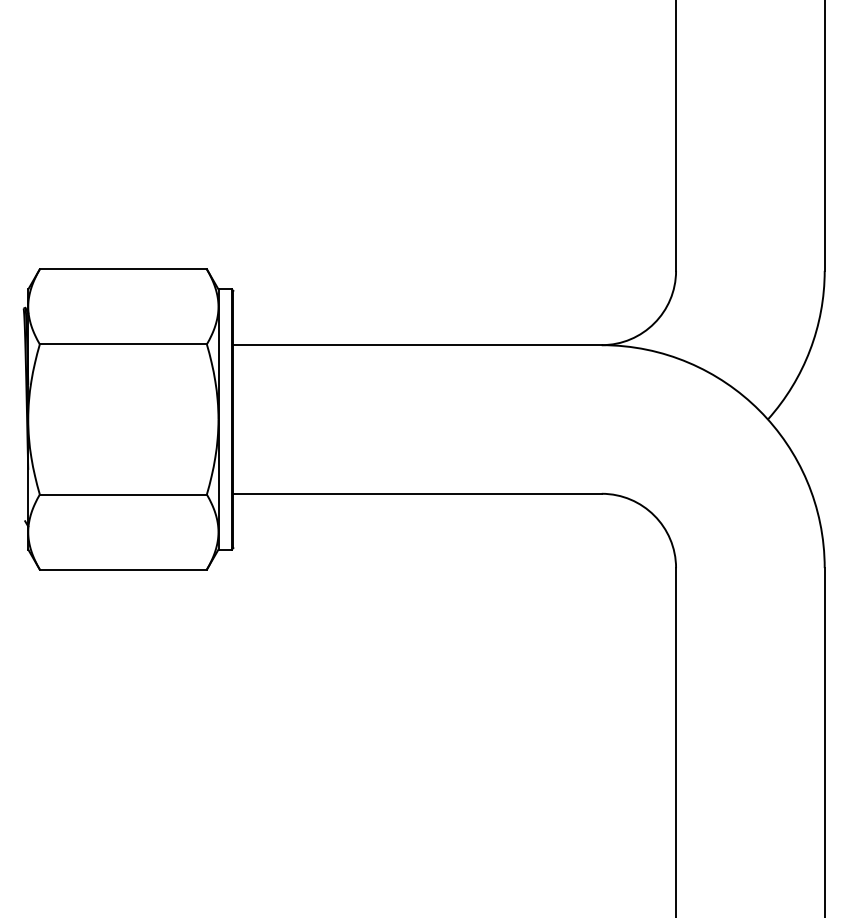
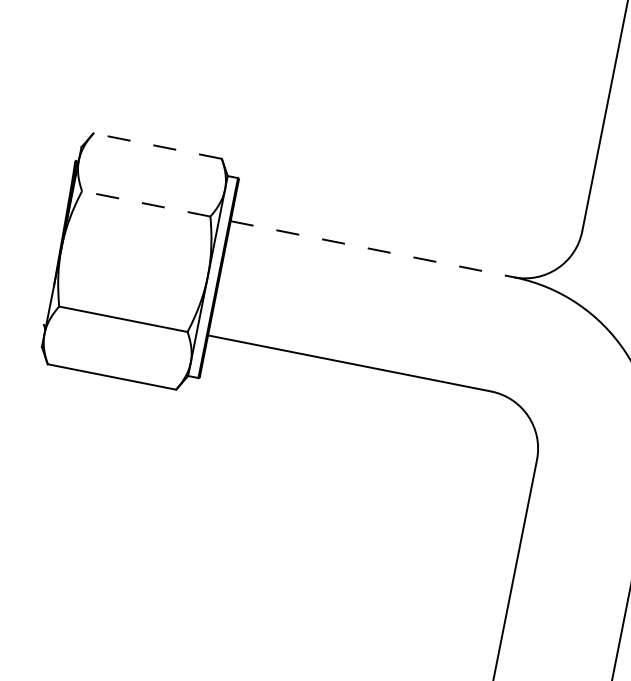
line: (123, 269) -> (157, 146), solid -> dashed
line: (123, 344) -> (146, 203), solid -> dashed
line: (418, 345) -> (372, 249), solid -> dashed

